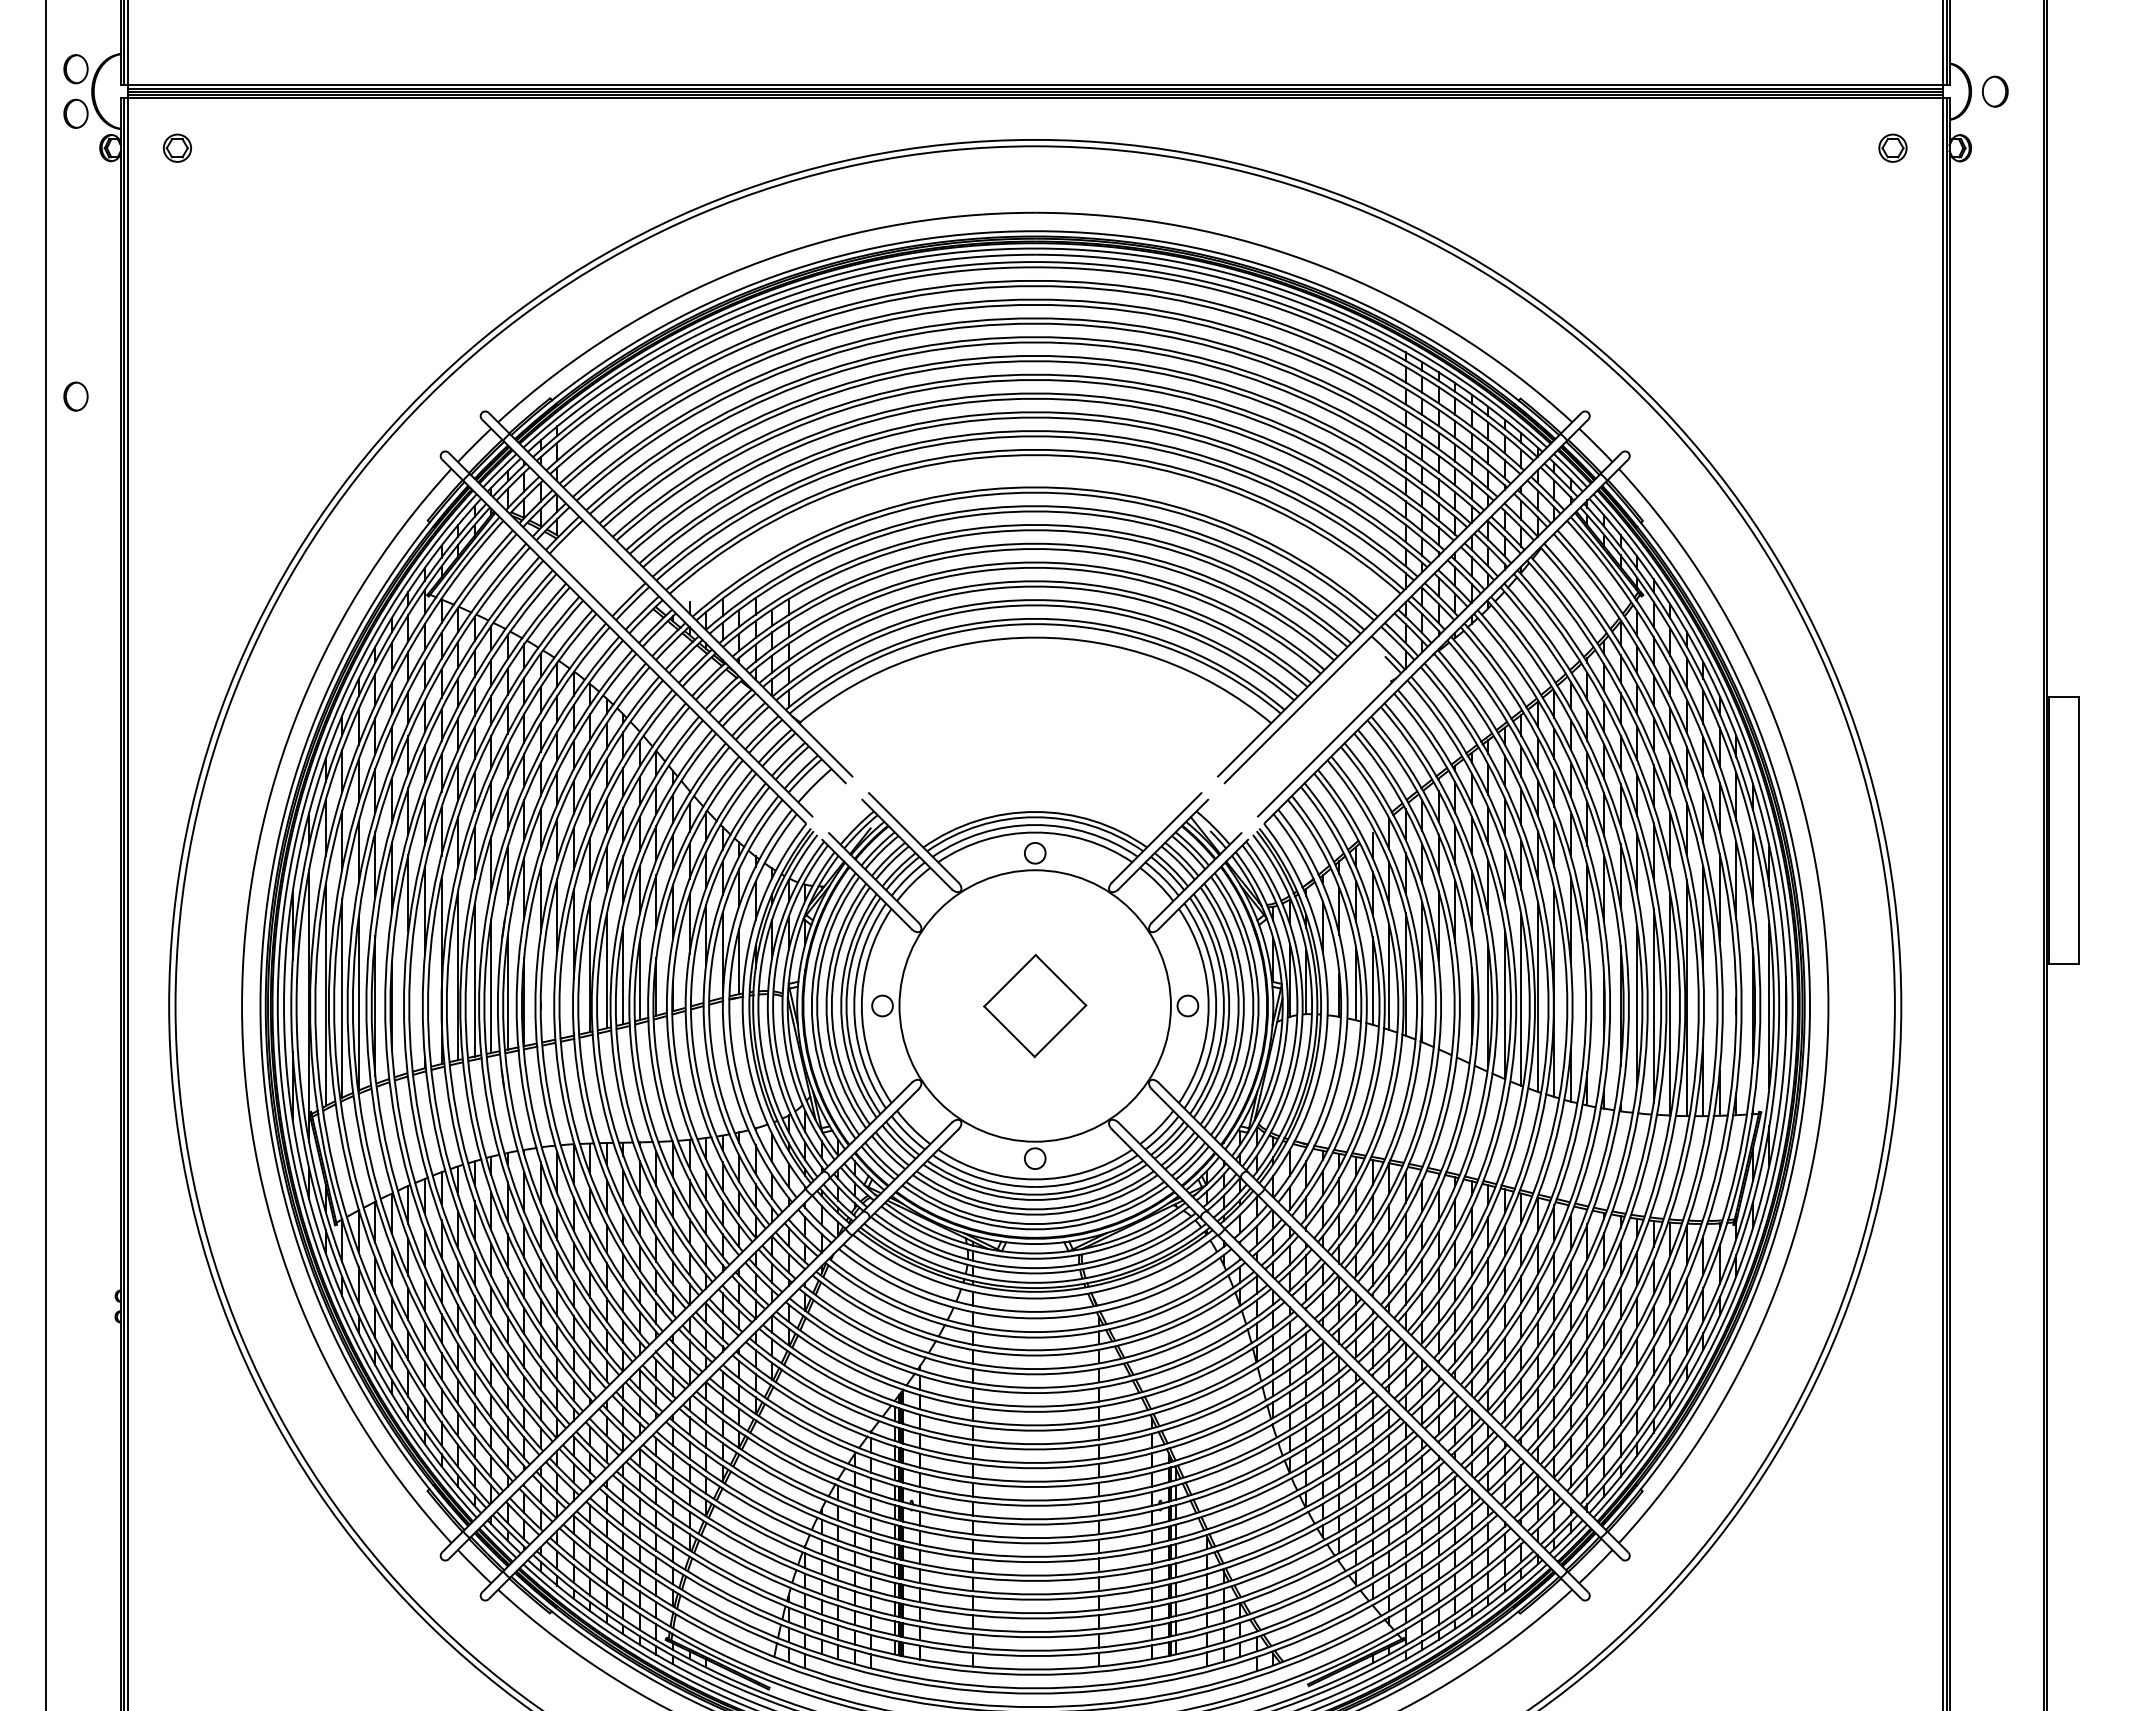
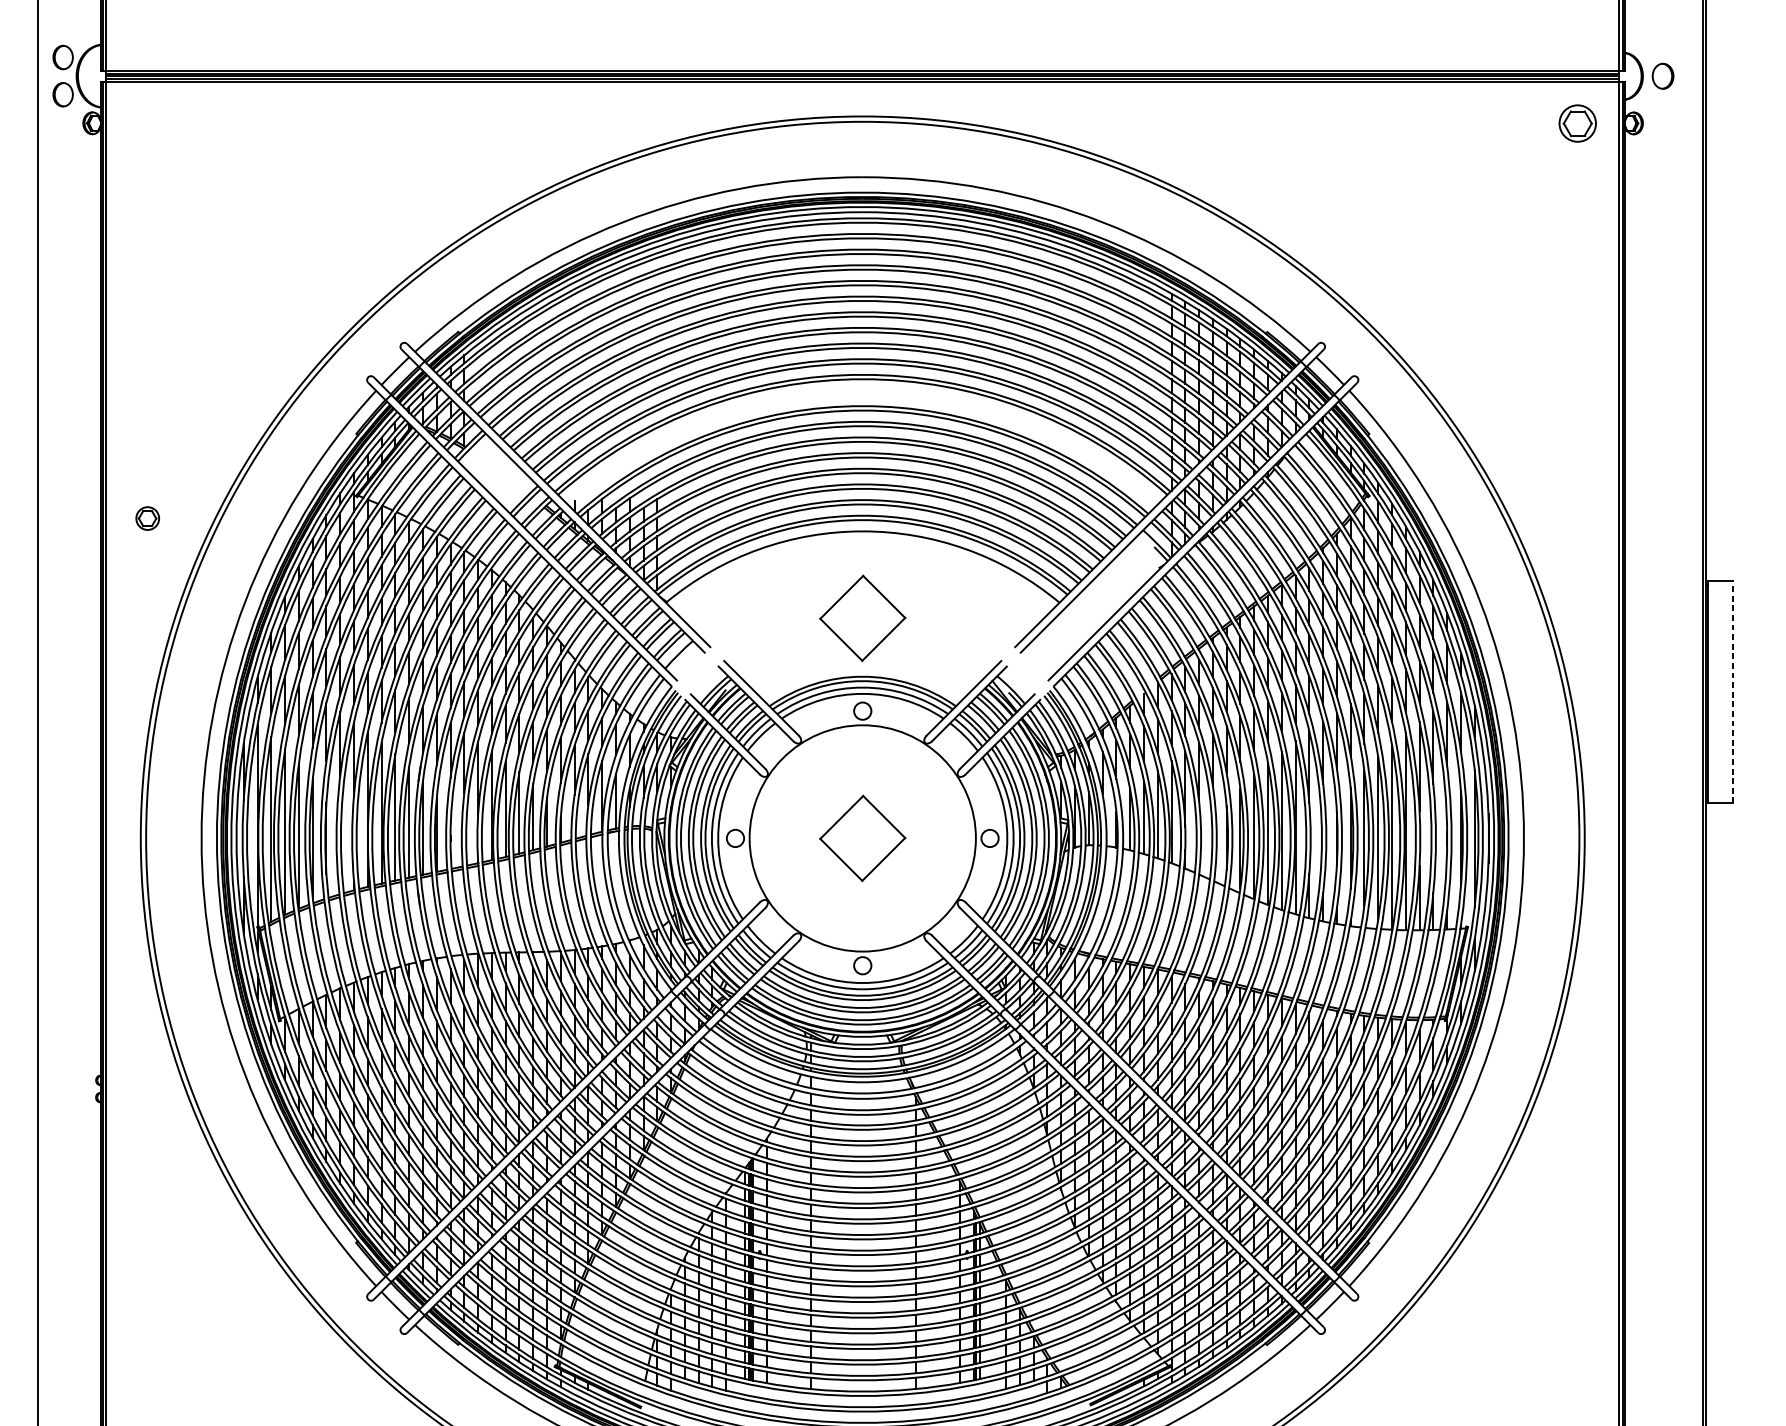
part: (176, 147) -> (146, 517), moved
part: (1892, 147) -> (1577, 122), size x1.6
part: (75, 396) -> (62, 330), removed
part: (1035, 741) -> (862, 617), added
line: (2078, 830) -> (1732, 692), solid -> dashed

